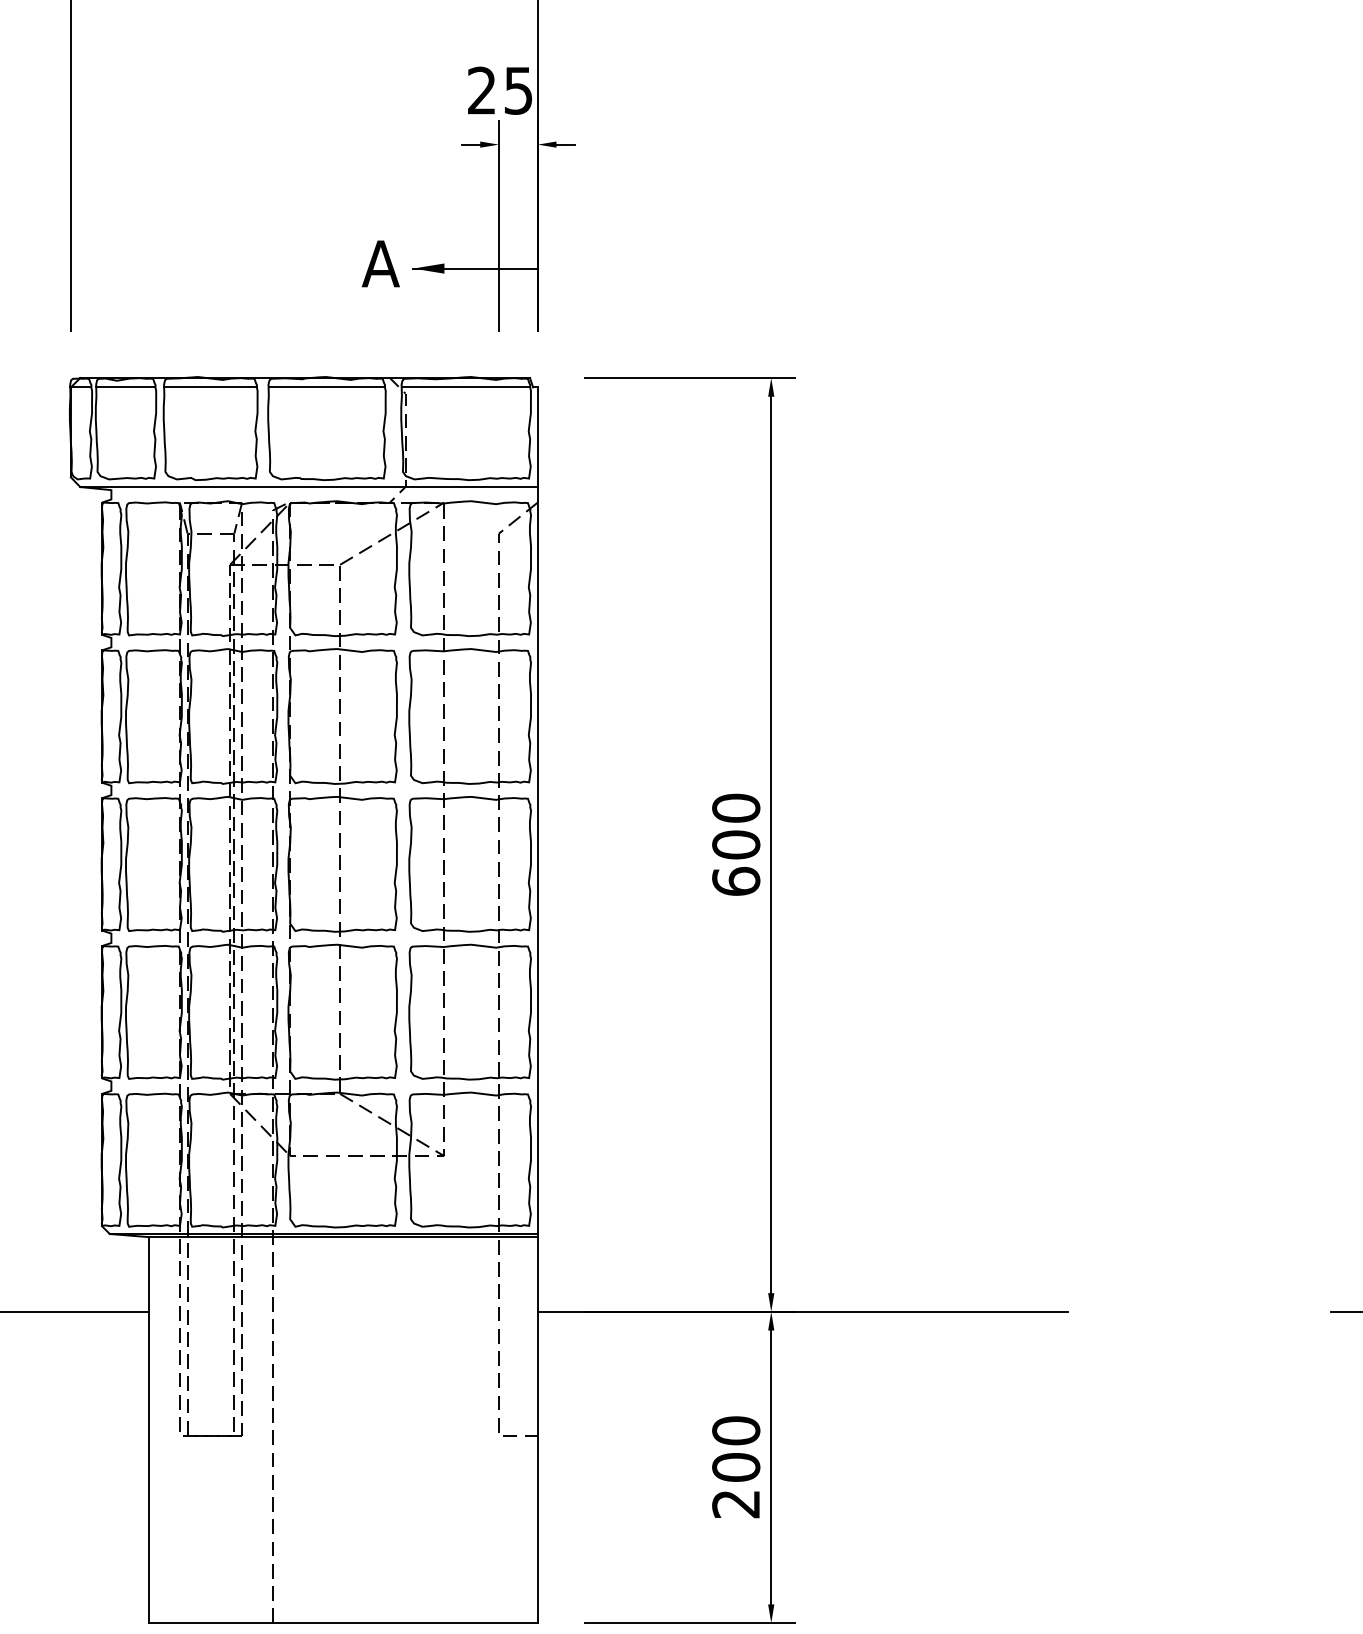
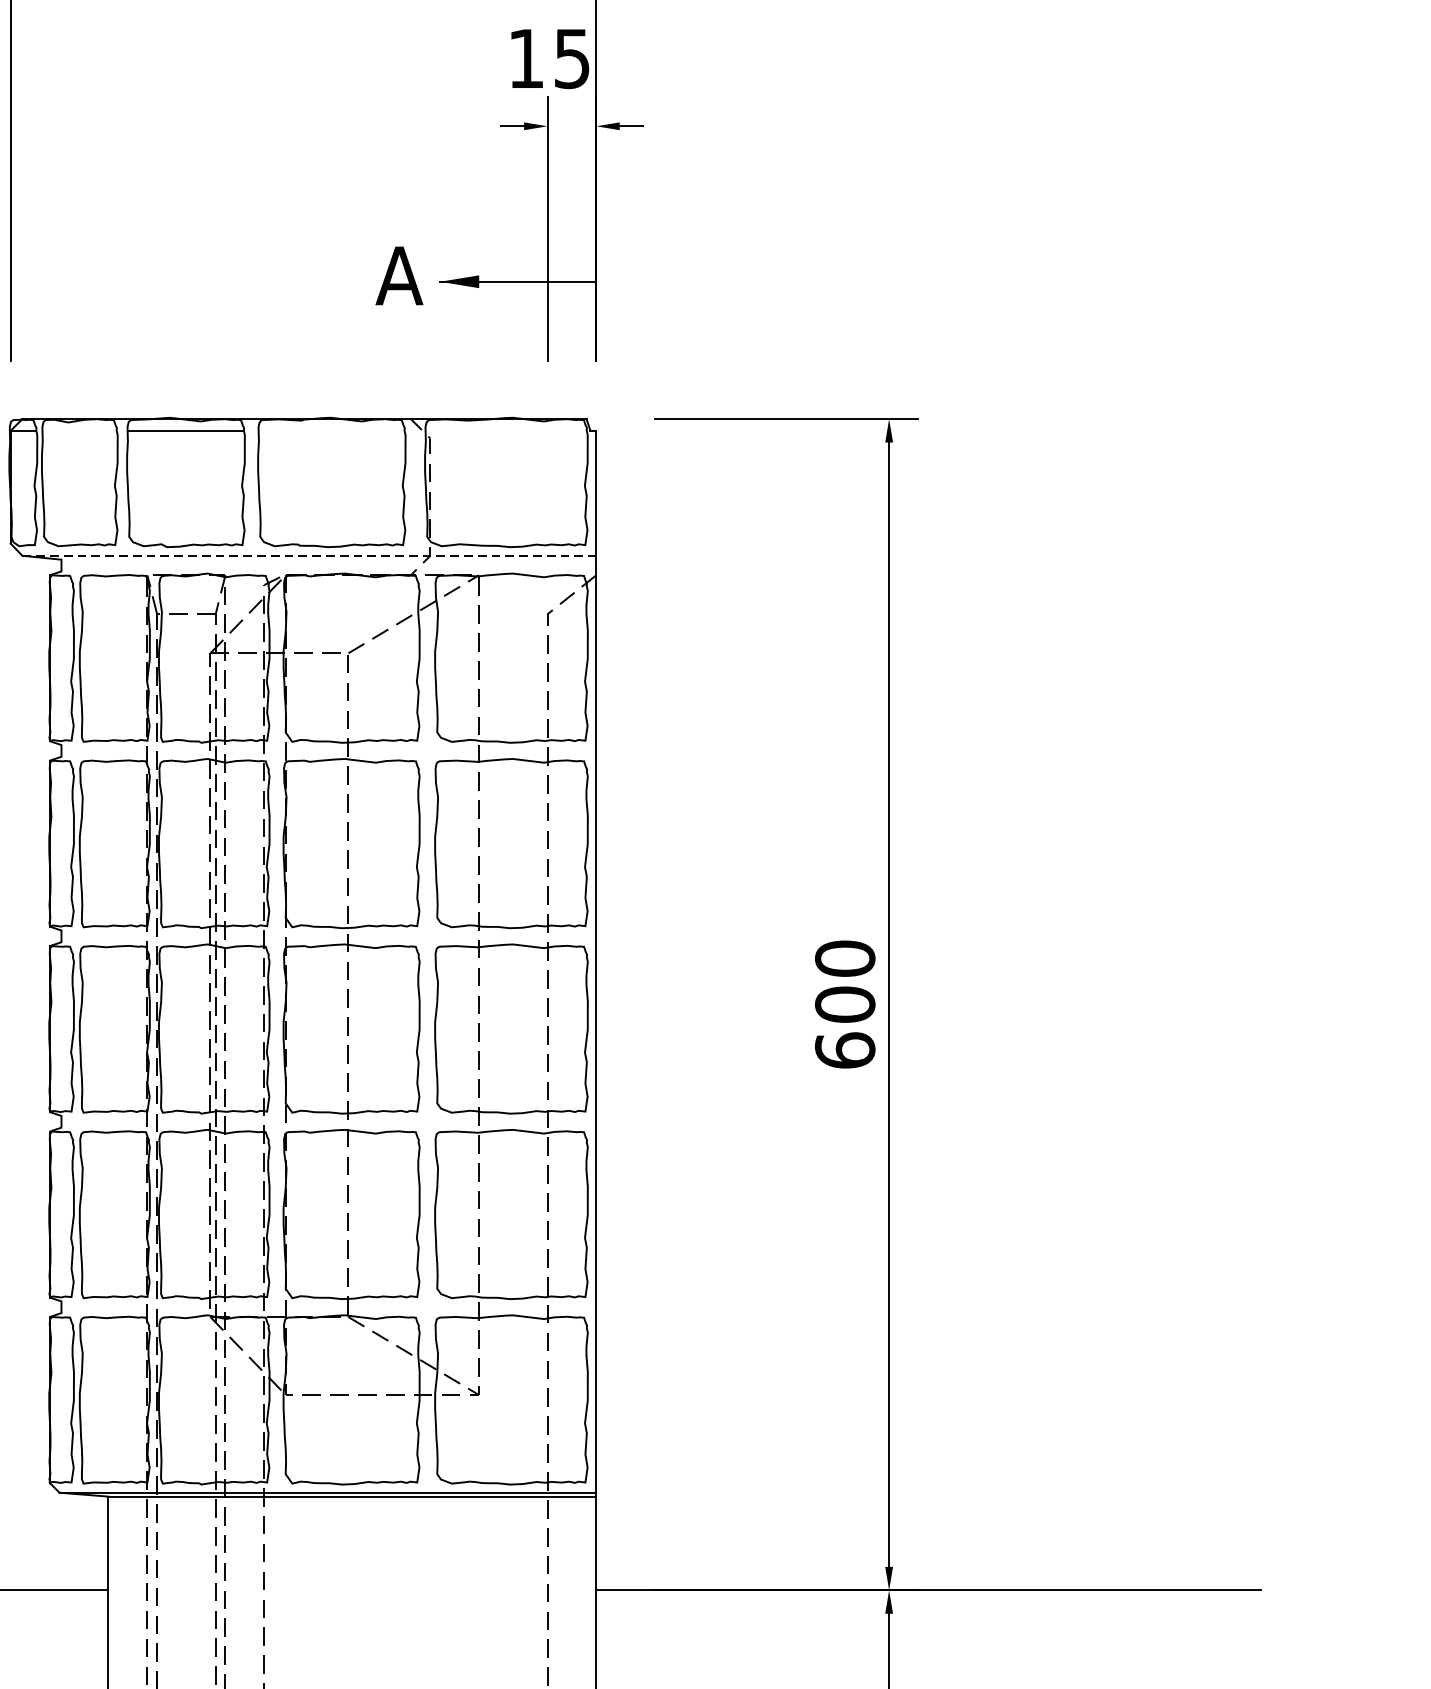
text: (481, 90) -> (525, 58), 25 -> 15
line: (125, 387) -> (79, 430), removed
line: (326, 387) -> (331, 430), removed
line: (465, 387) -> (505, 430), removed
line: (309, 487) -> (309, 556), solid -> dashed

